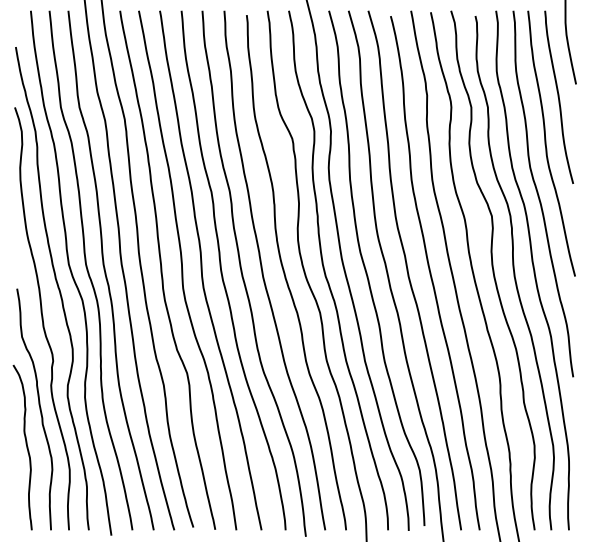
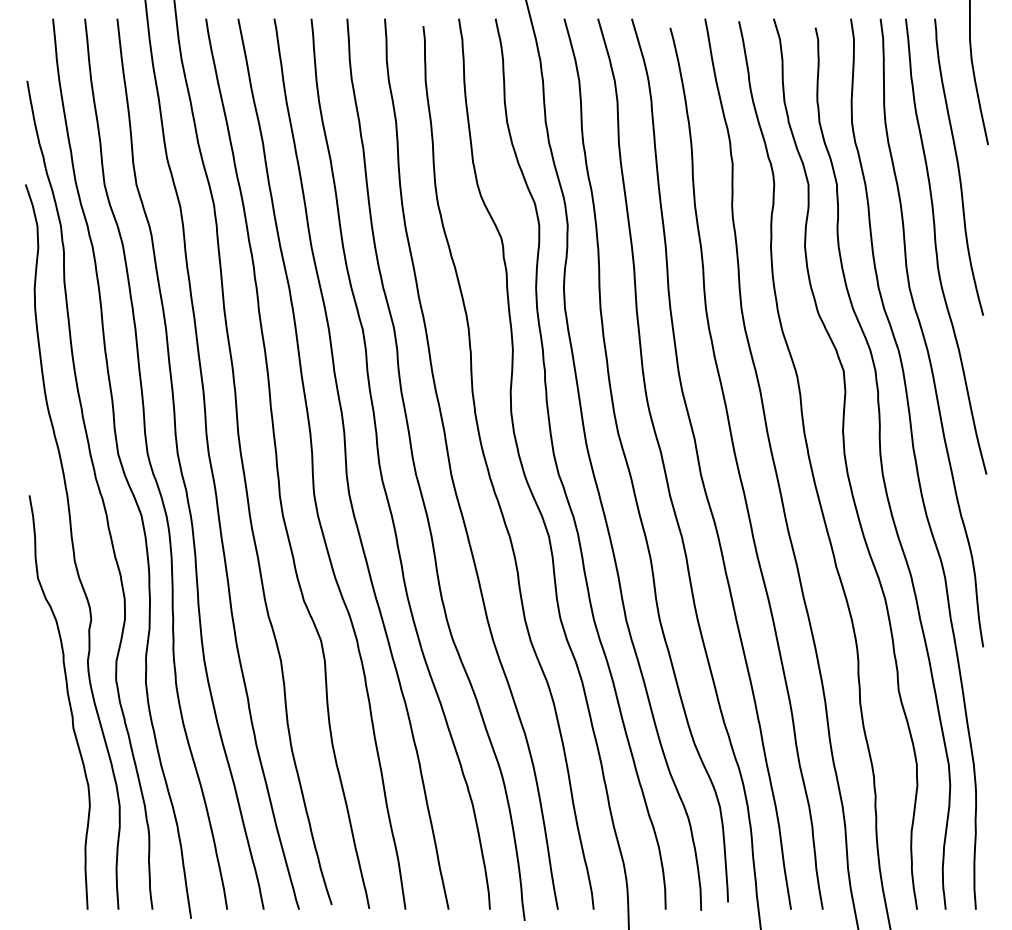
curve: (26, 447) -> (45, 767), removed

